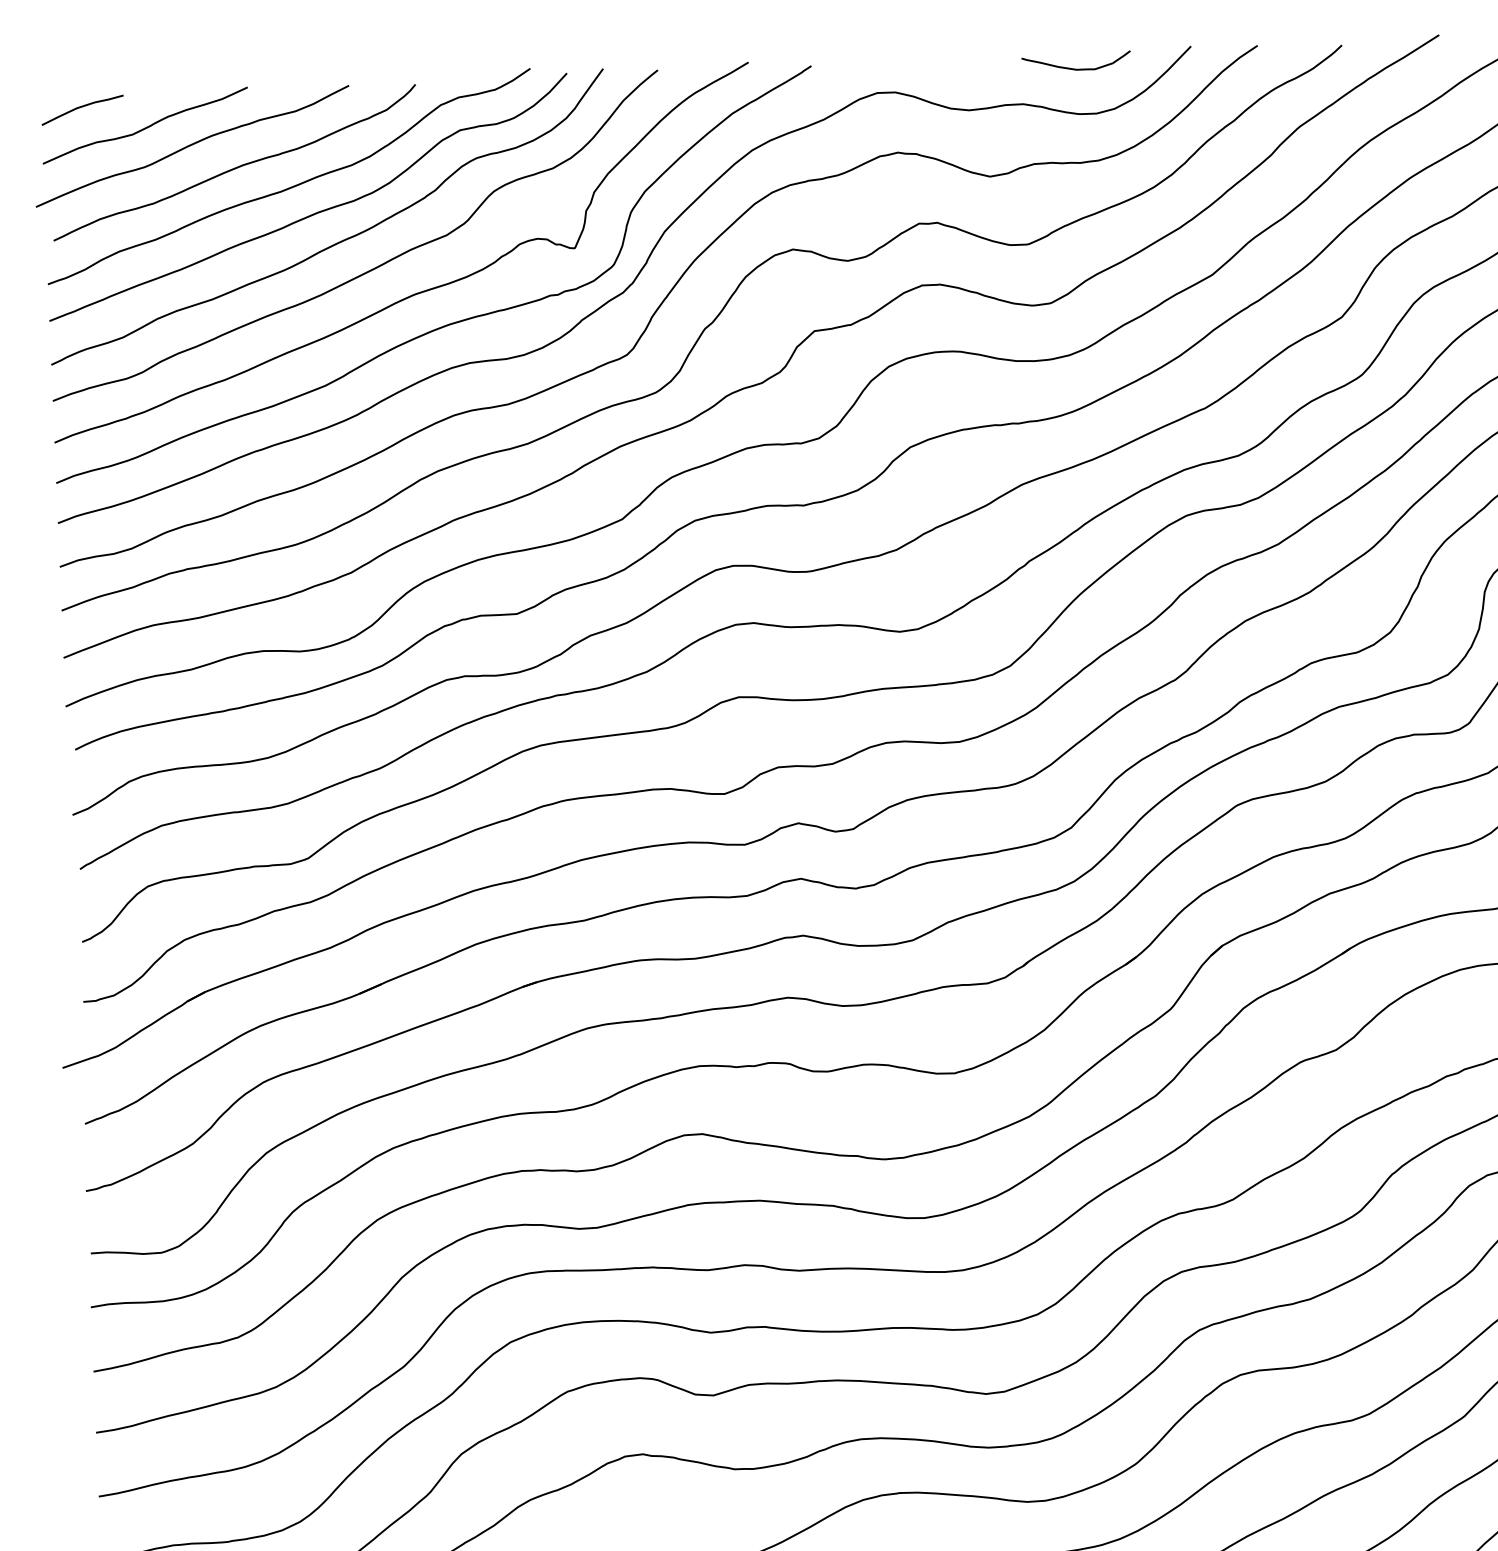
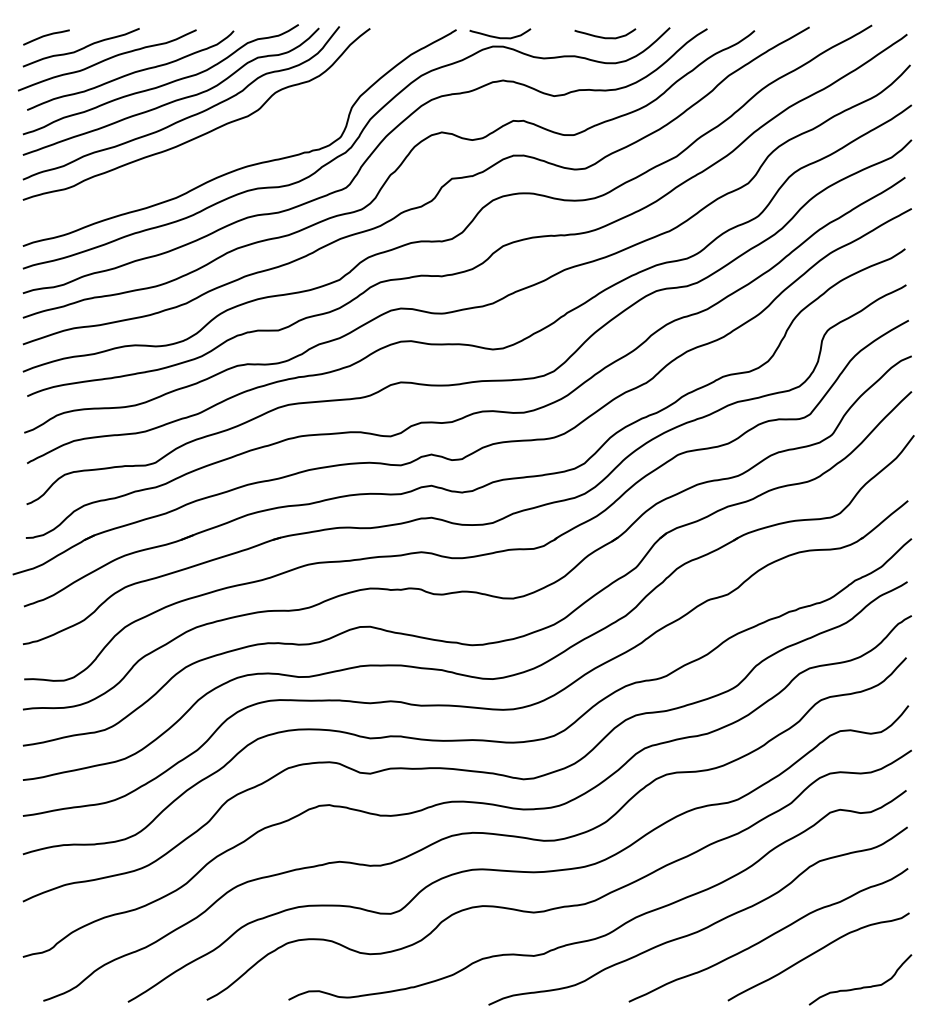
curve: (890, 76) -> (500, 37), added
curve: (414, 292) -> (228, 147), removed

